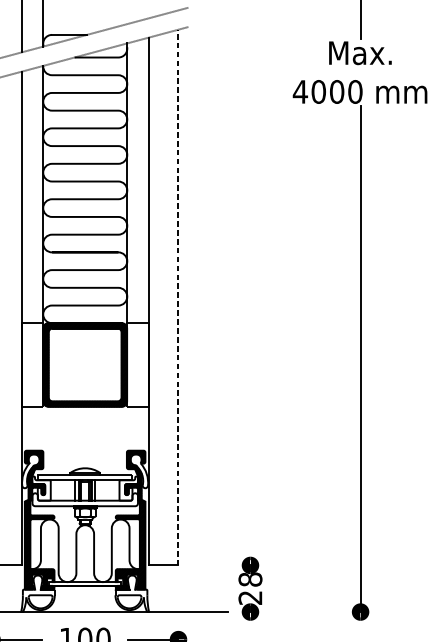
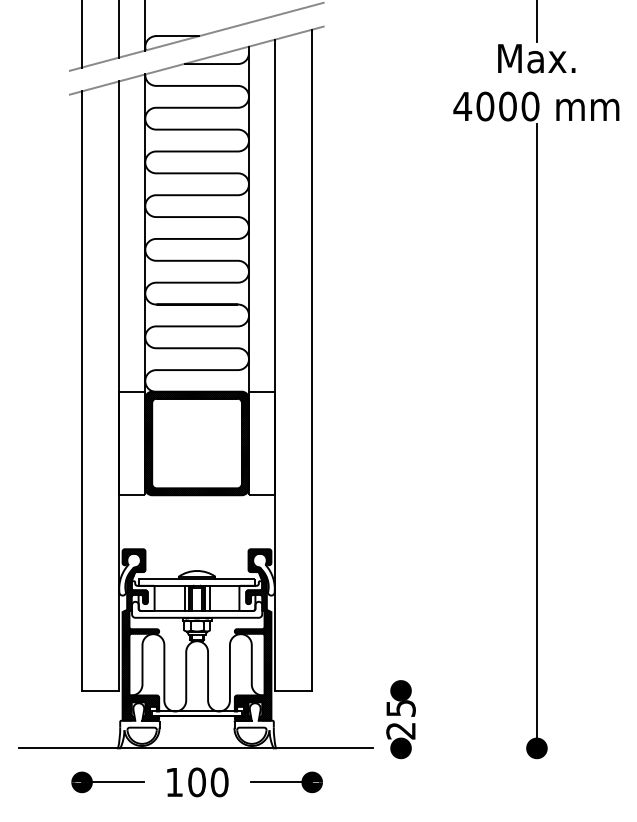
line: (178, 297) -> (312, 360), dashed -> solid
text: (250, 579) -> (400, 708), 28 -> 25

